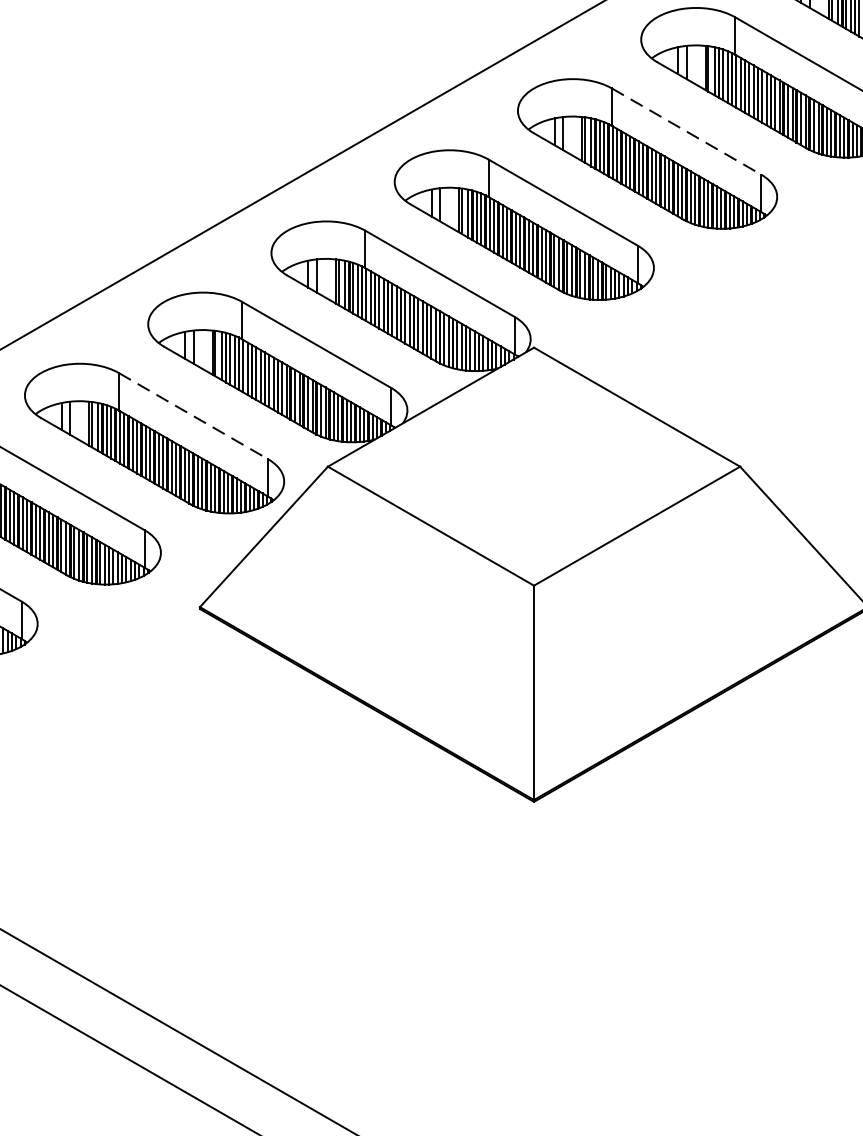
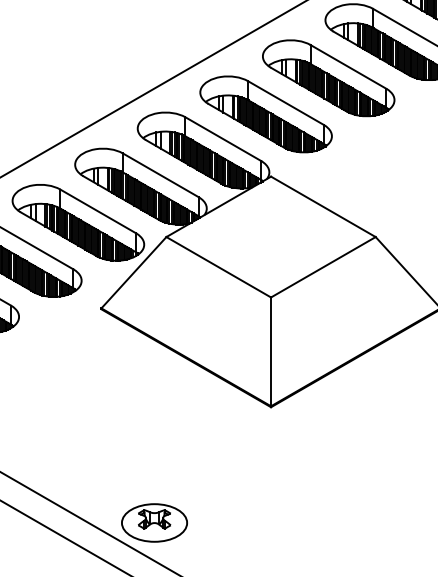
line: (686, 130) -> (348, 66), dashed -> solid
line: (194, 416) -> (98, 211), dashed -> solid
part: (304, 1028) -> (154, 522), added

